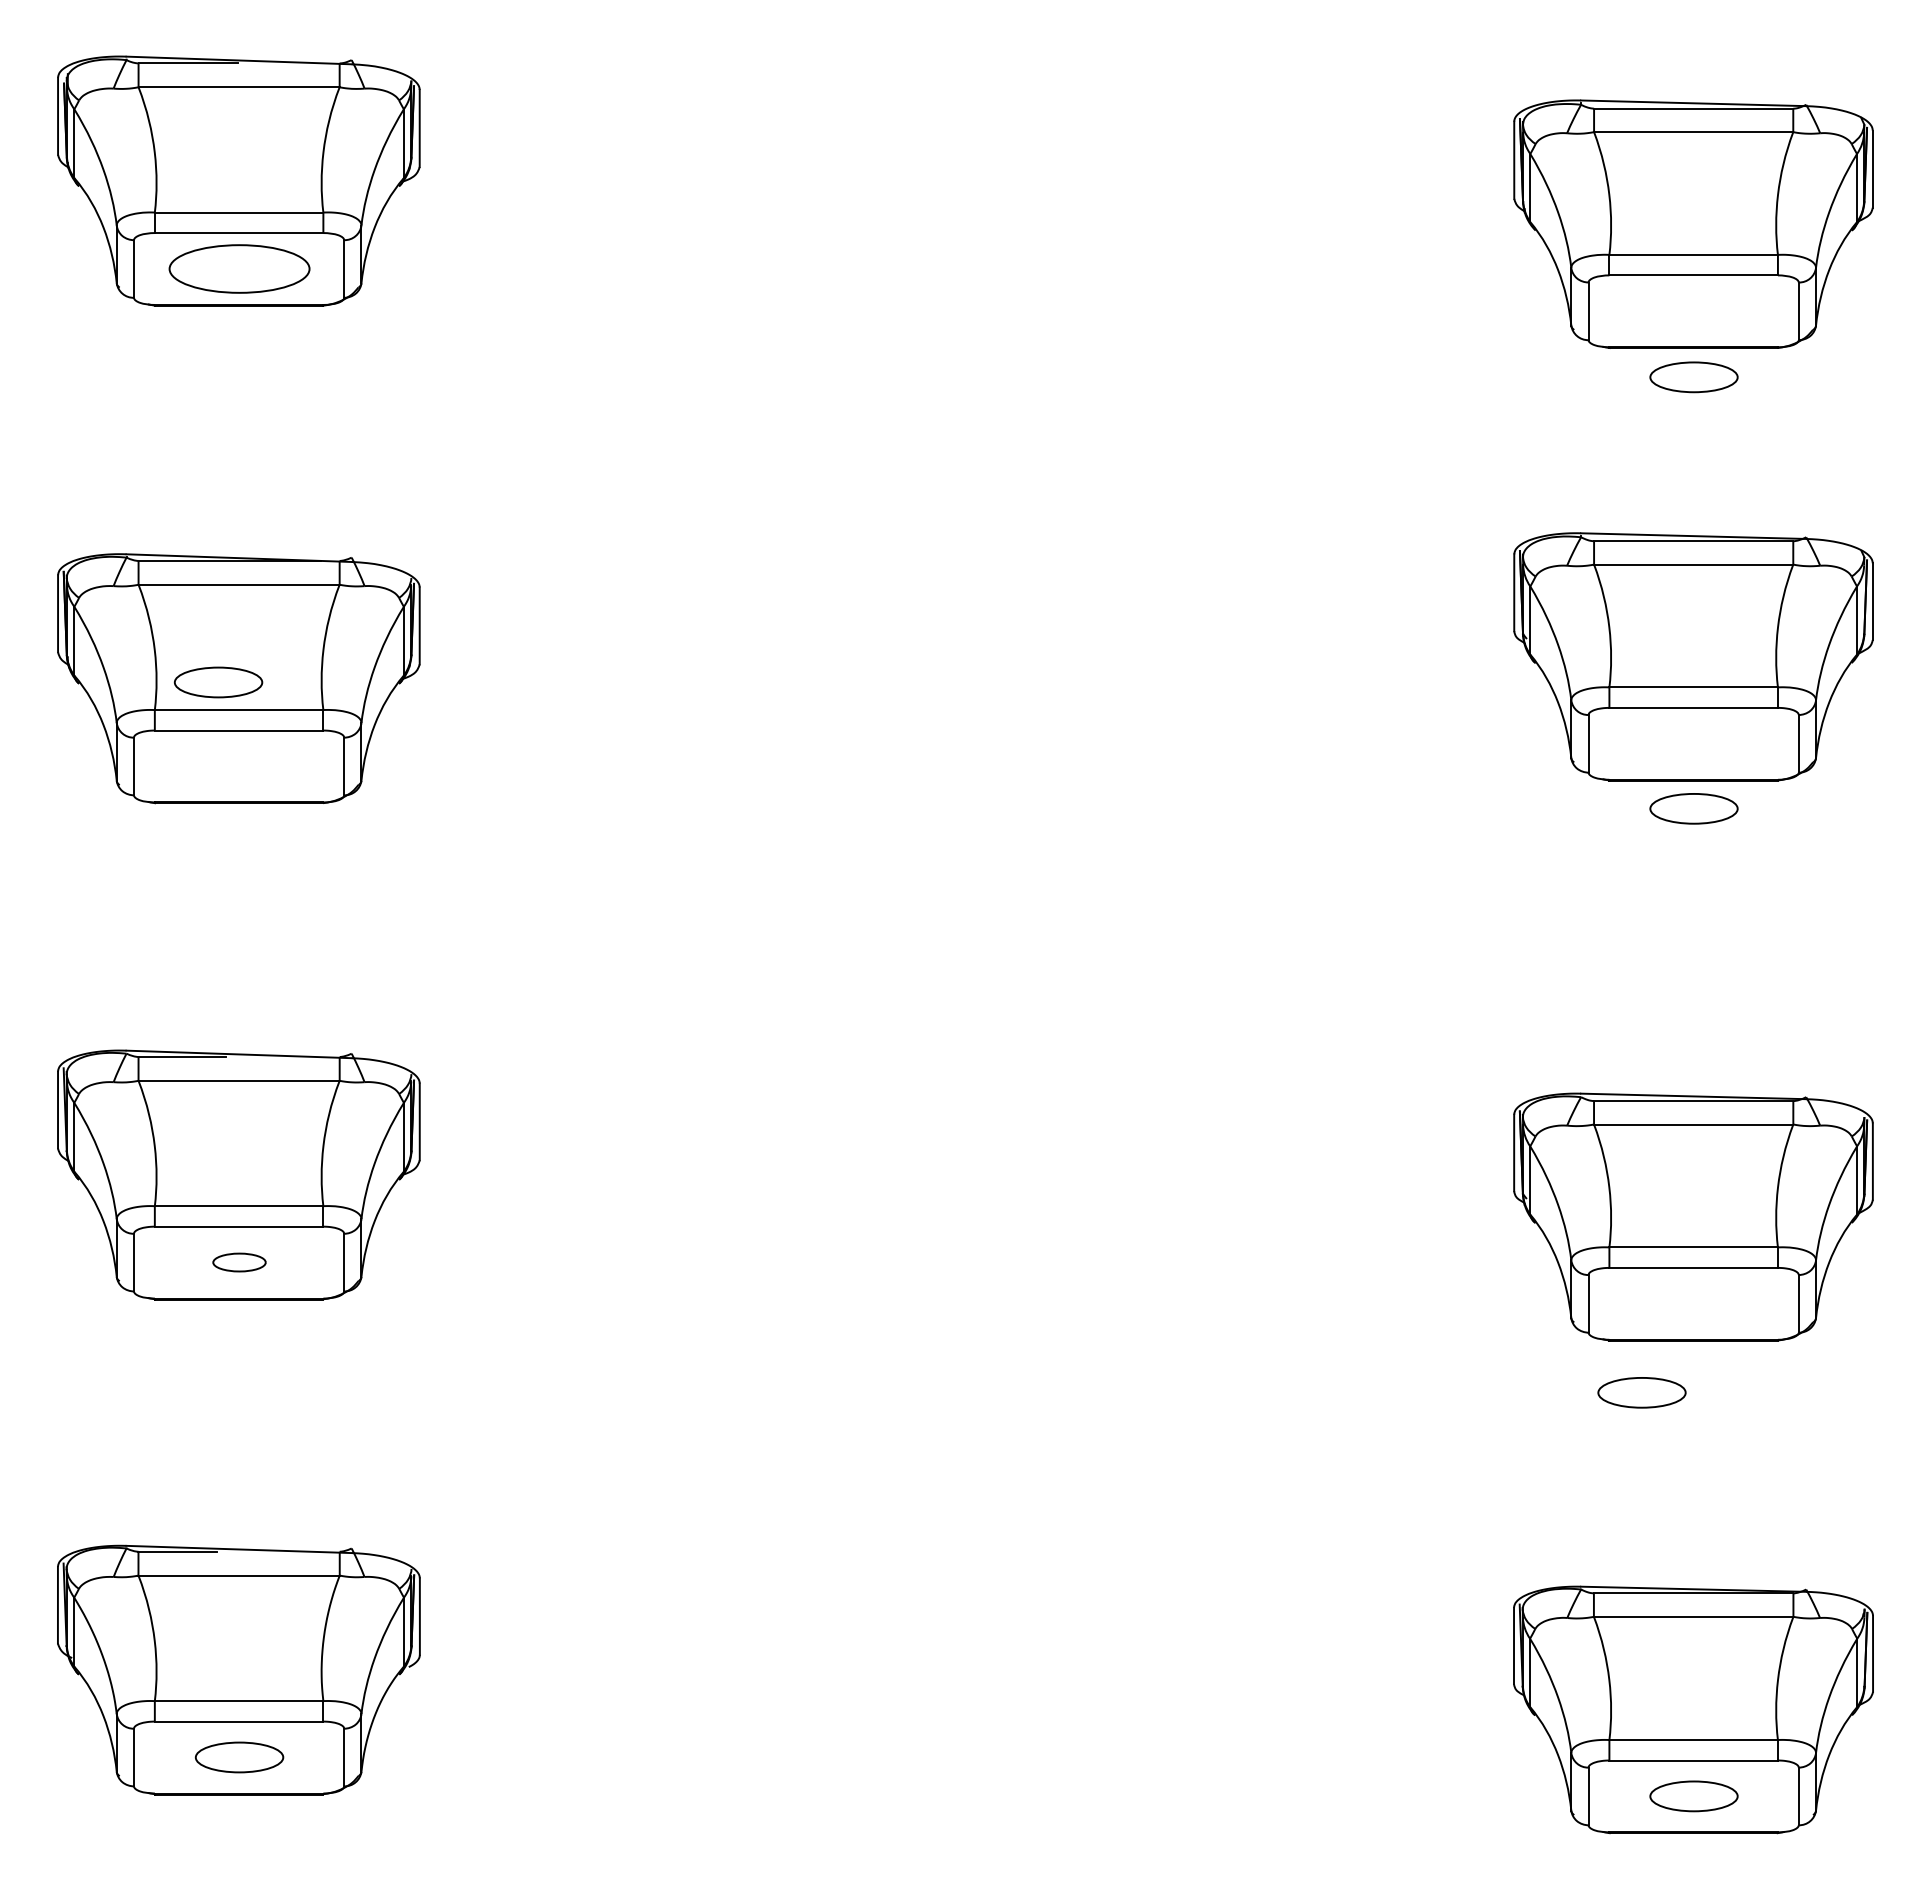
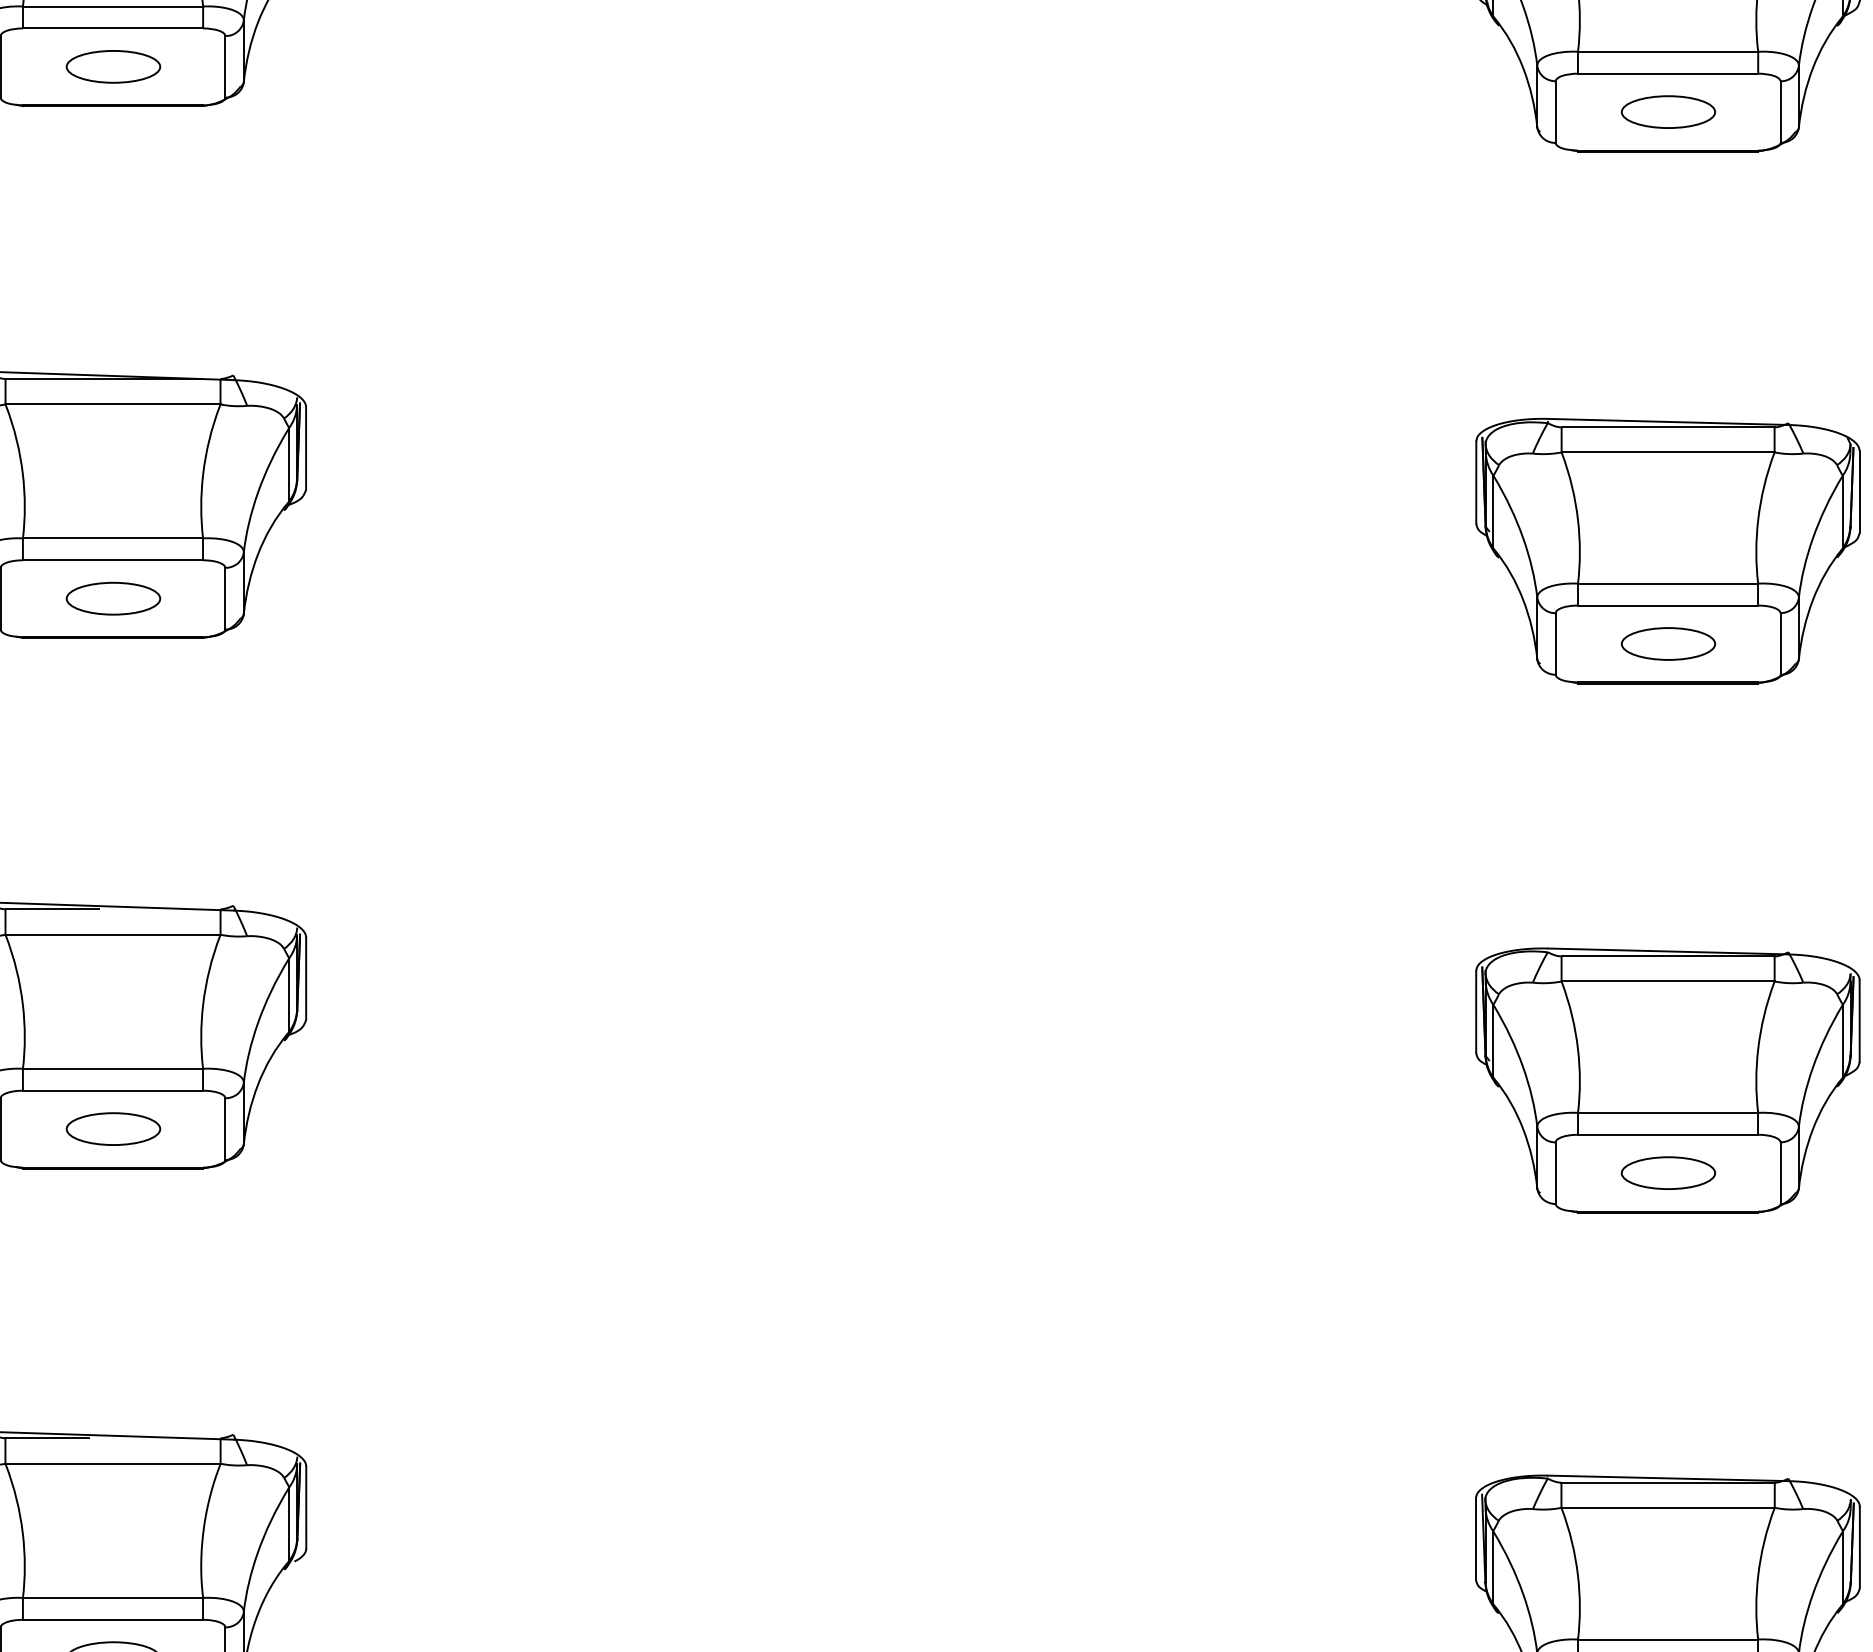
part: (239, 268) -> (113, 66), size x0.62
part: (1693, 377) -> (1667, 112), moved
part: (1693, 656) -> (1667, 550), moved
part: (218, 682) -> (113, 598), moved
part: (239, 1262) -> (113, 1129), size x1.67
part: (1641, 1392) -> (1667, 1172), moved

